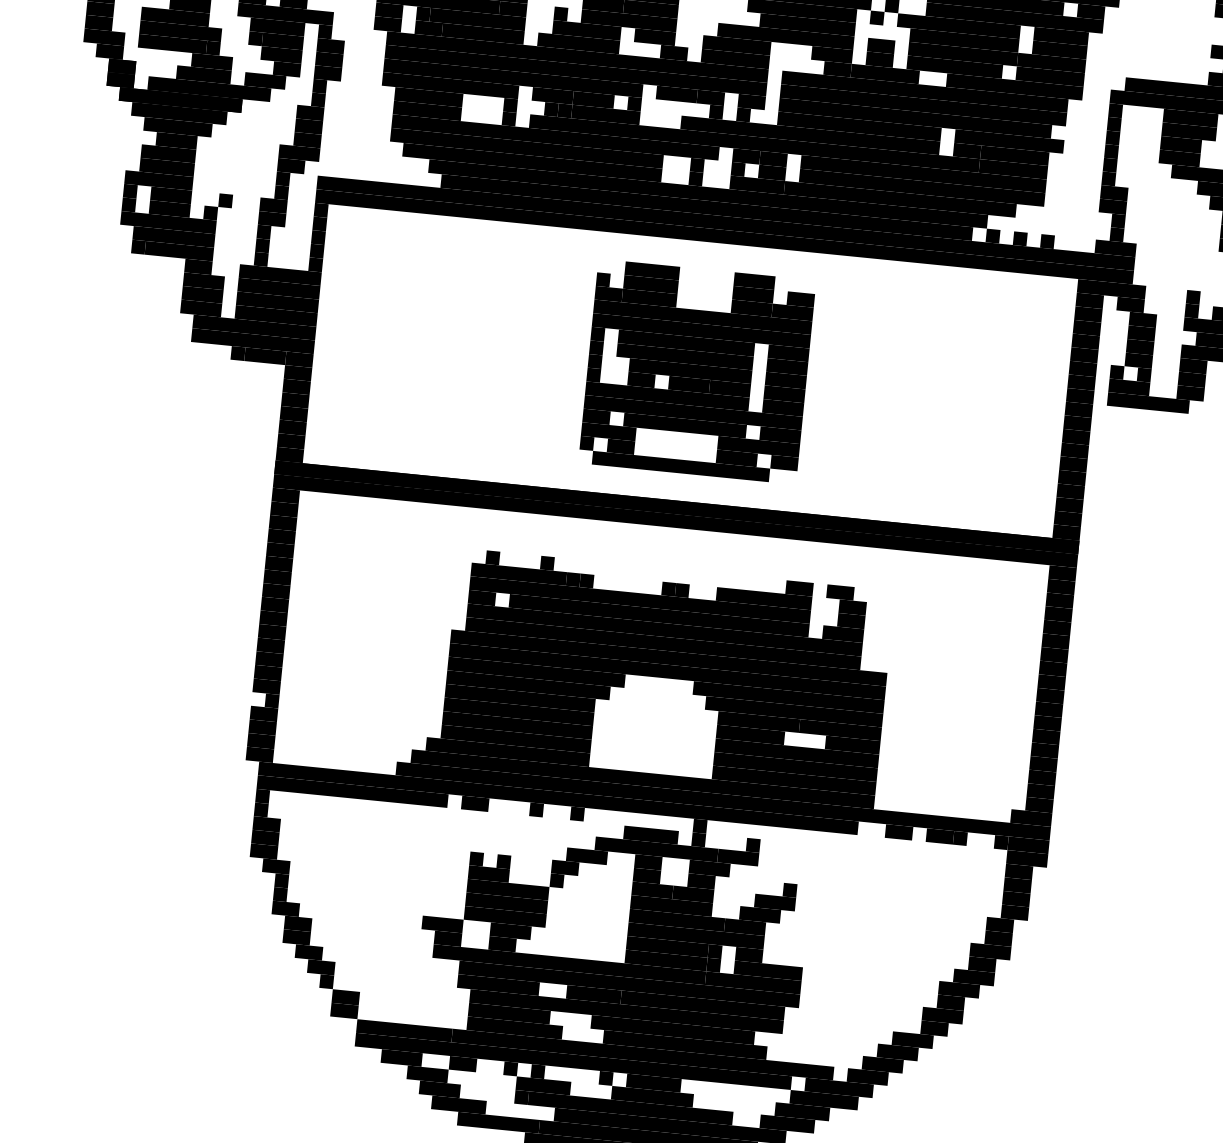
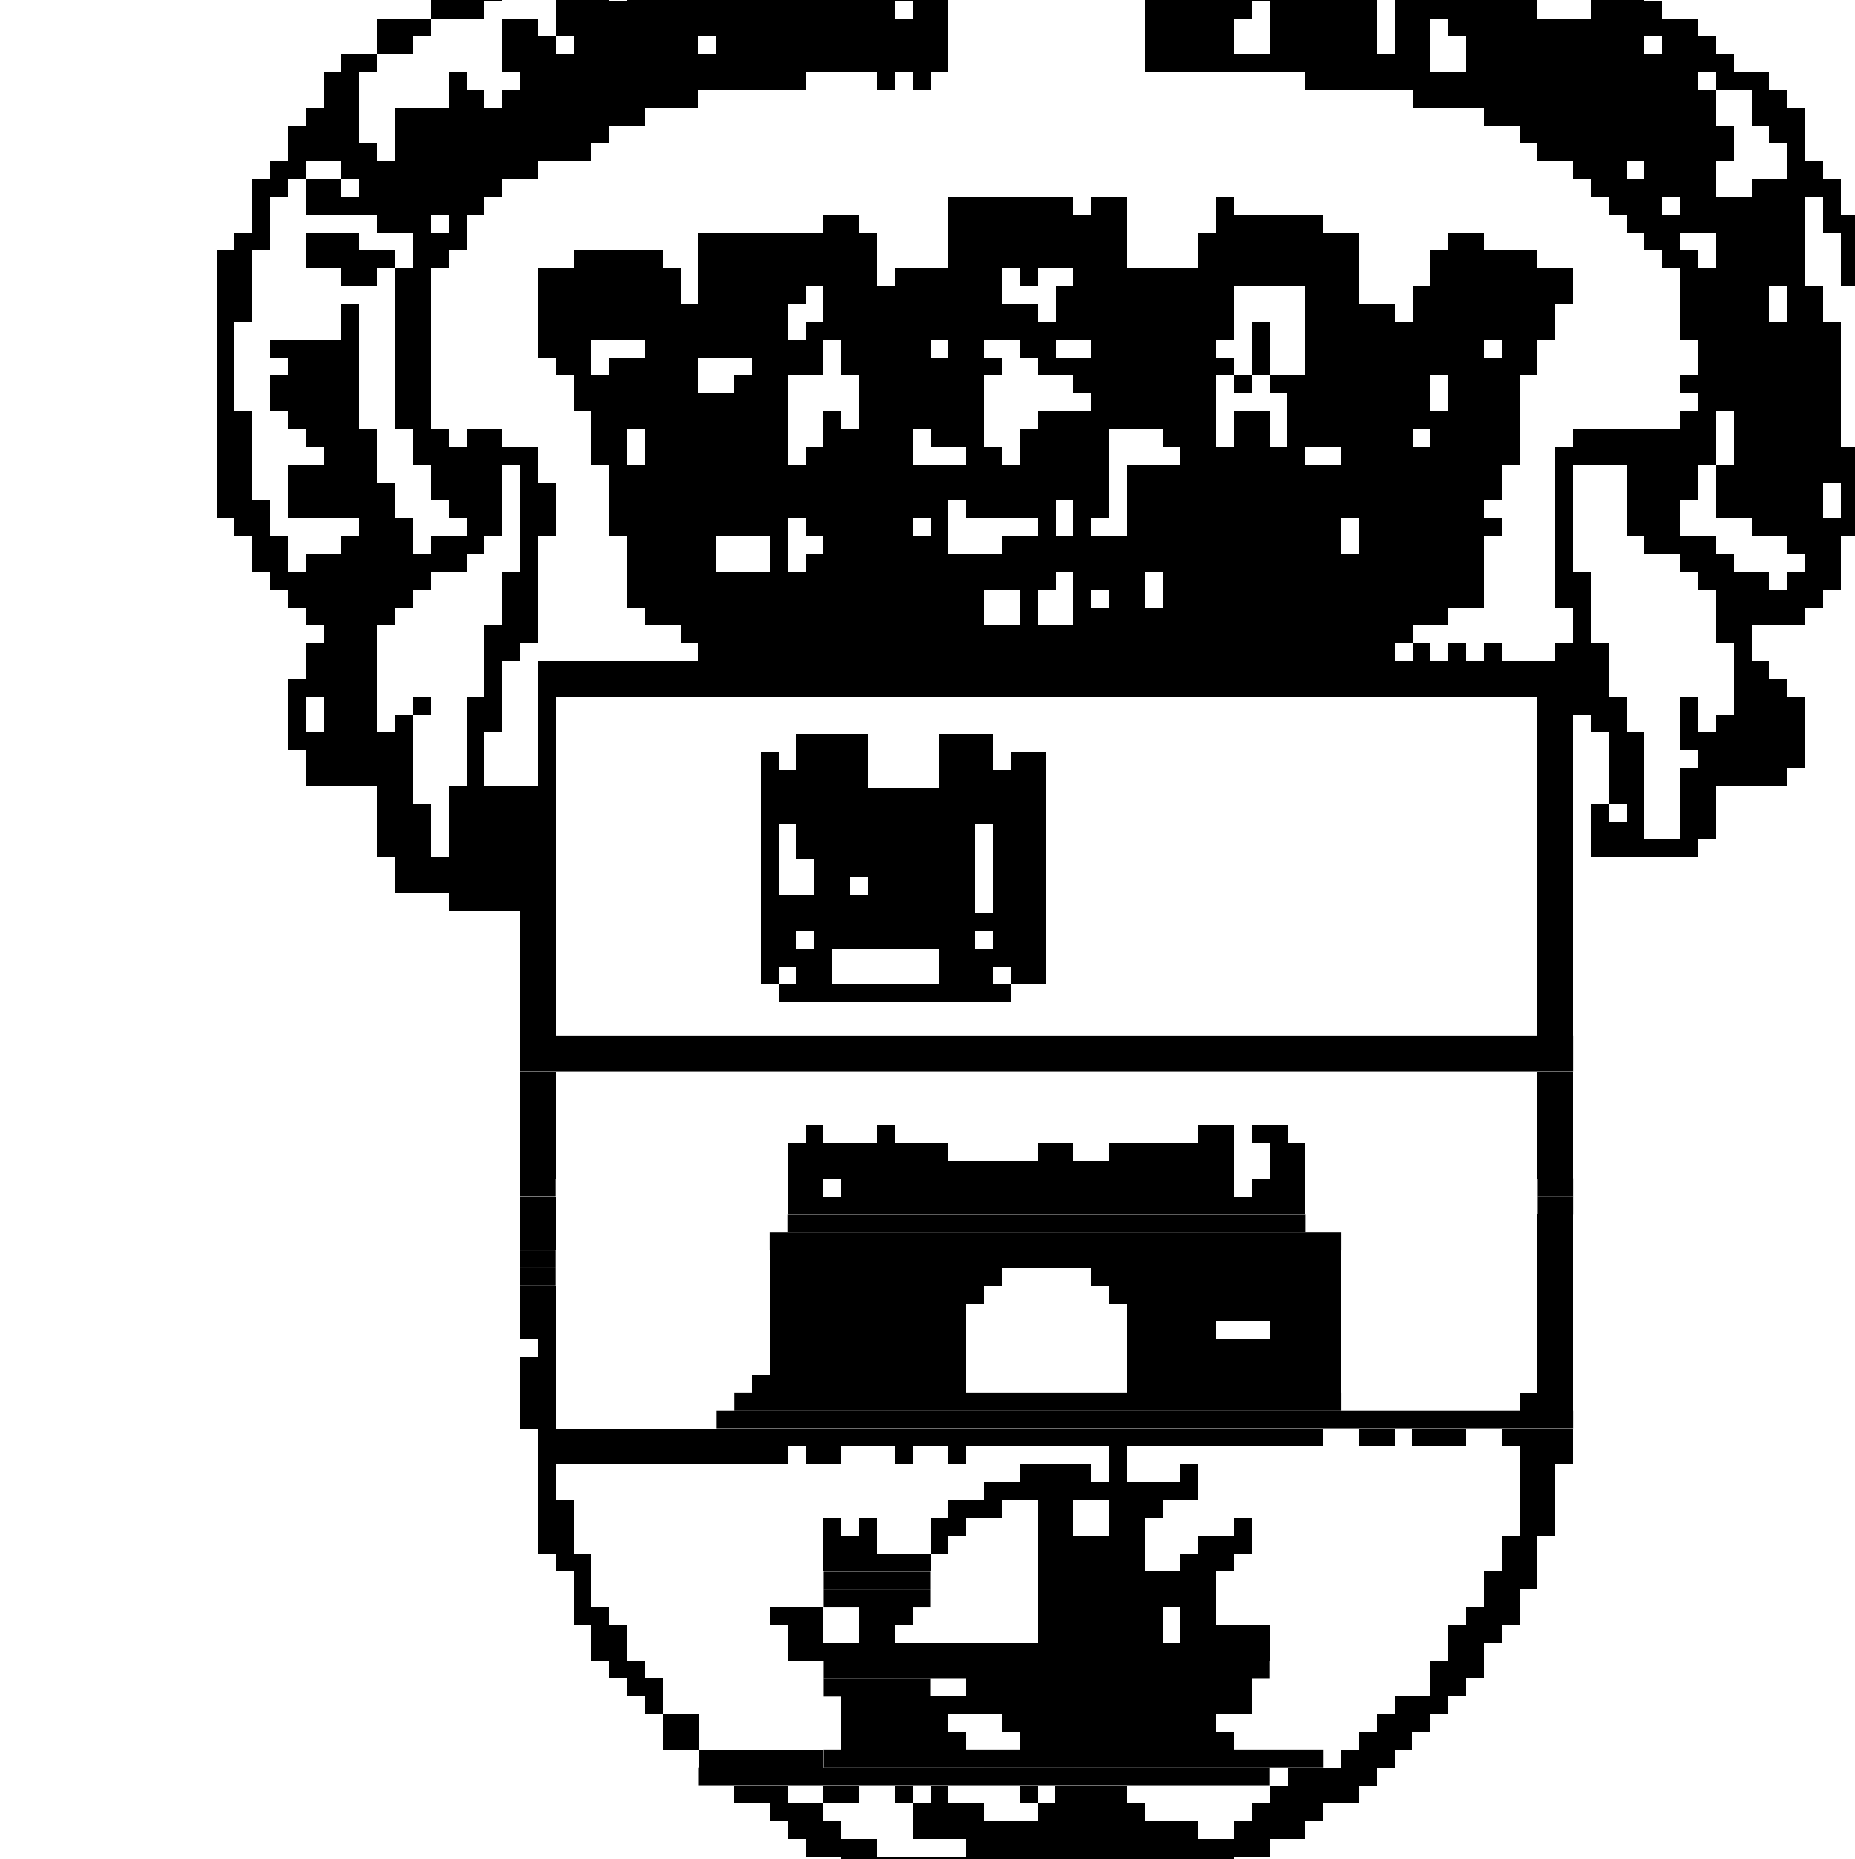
part: (697, 371) -> (903, 867), moved

